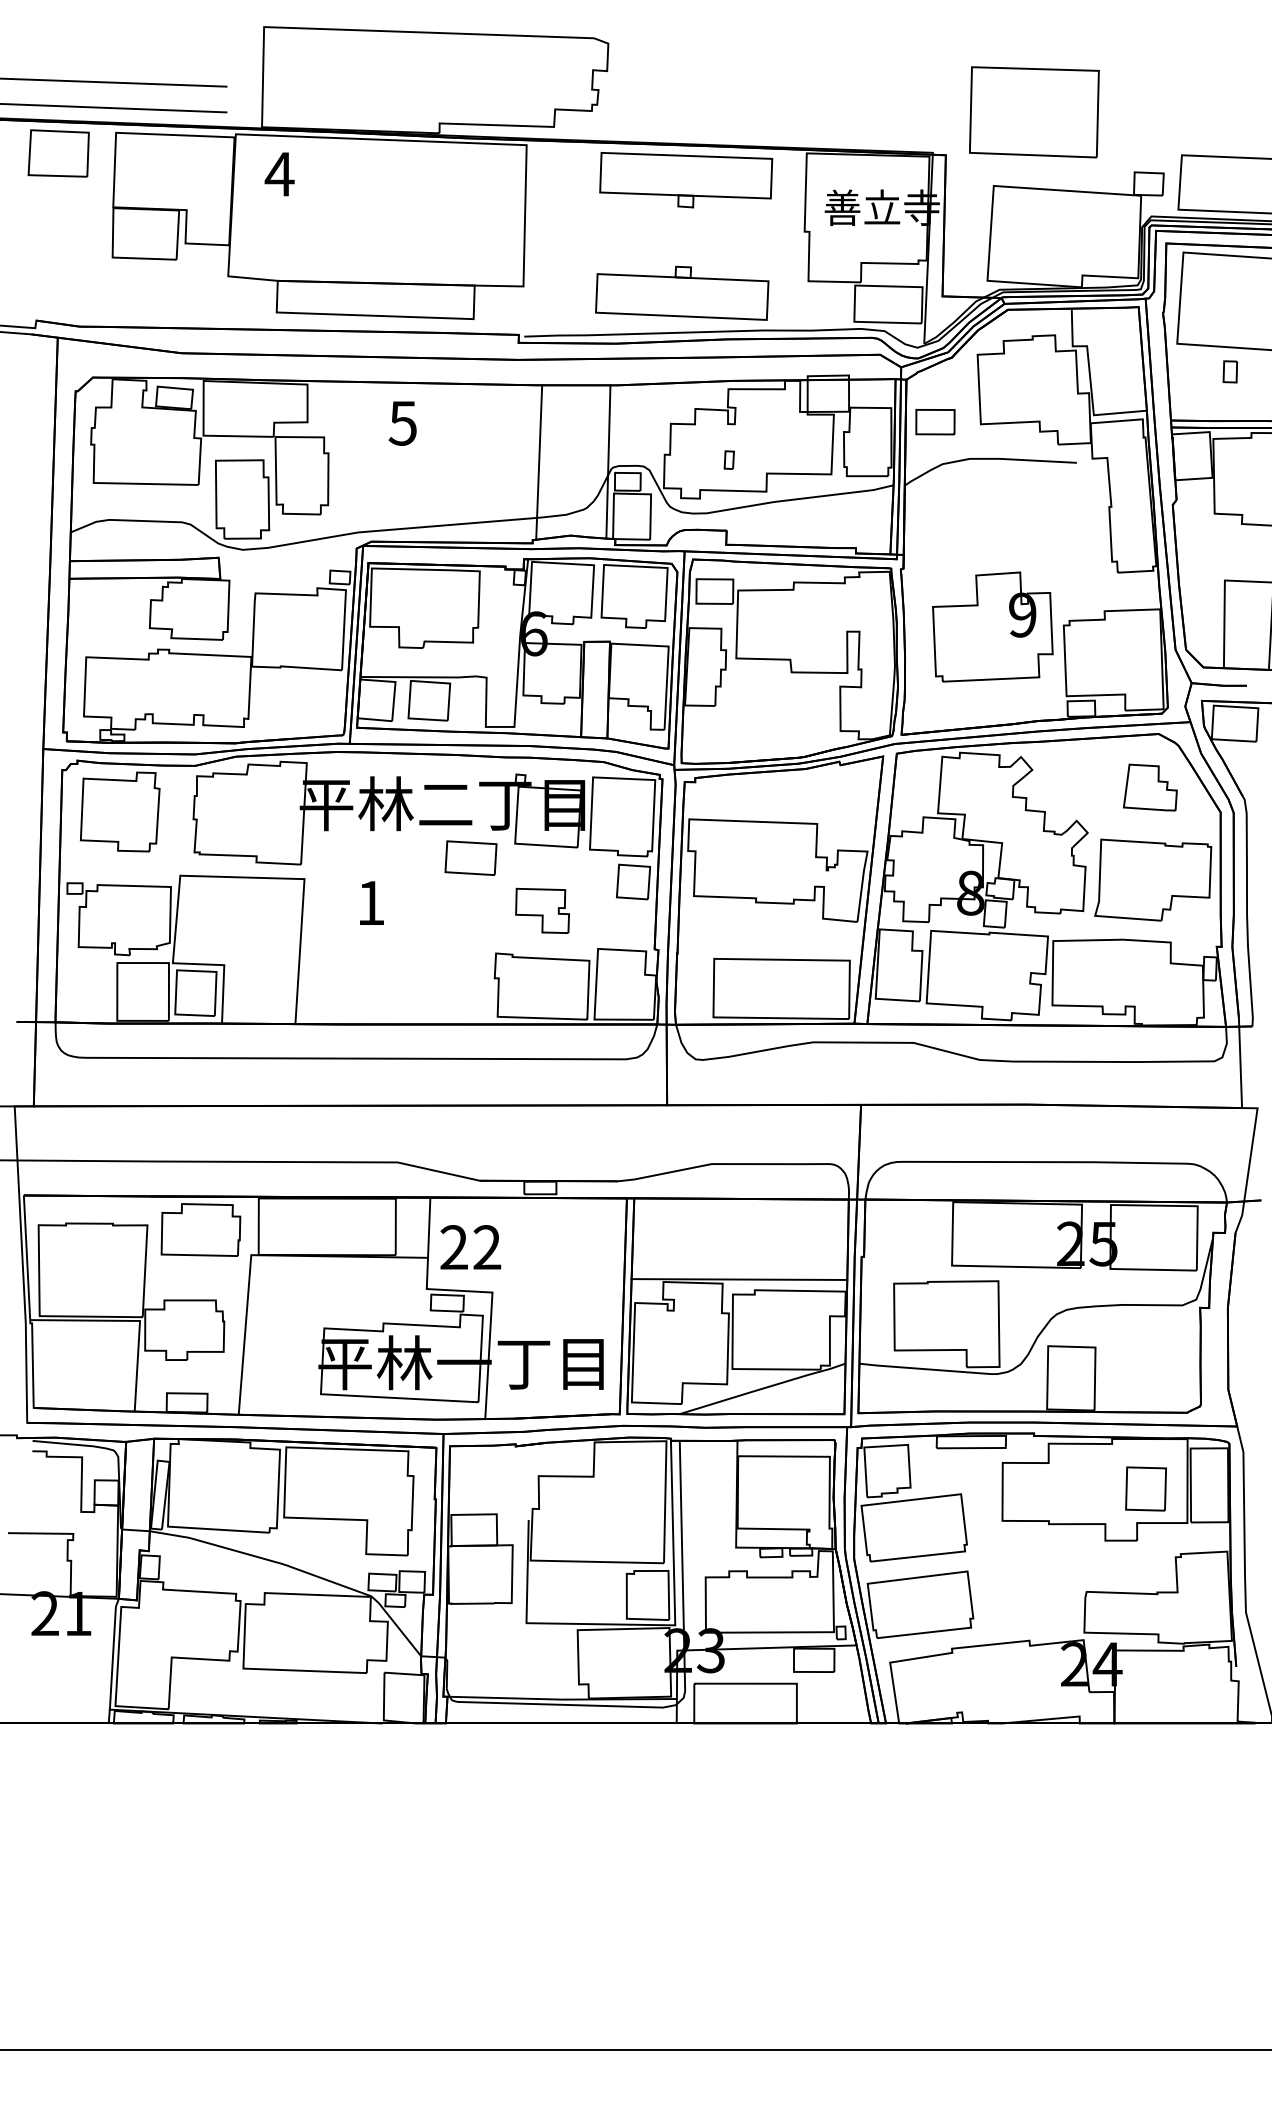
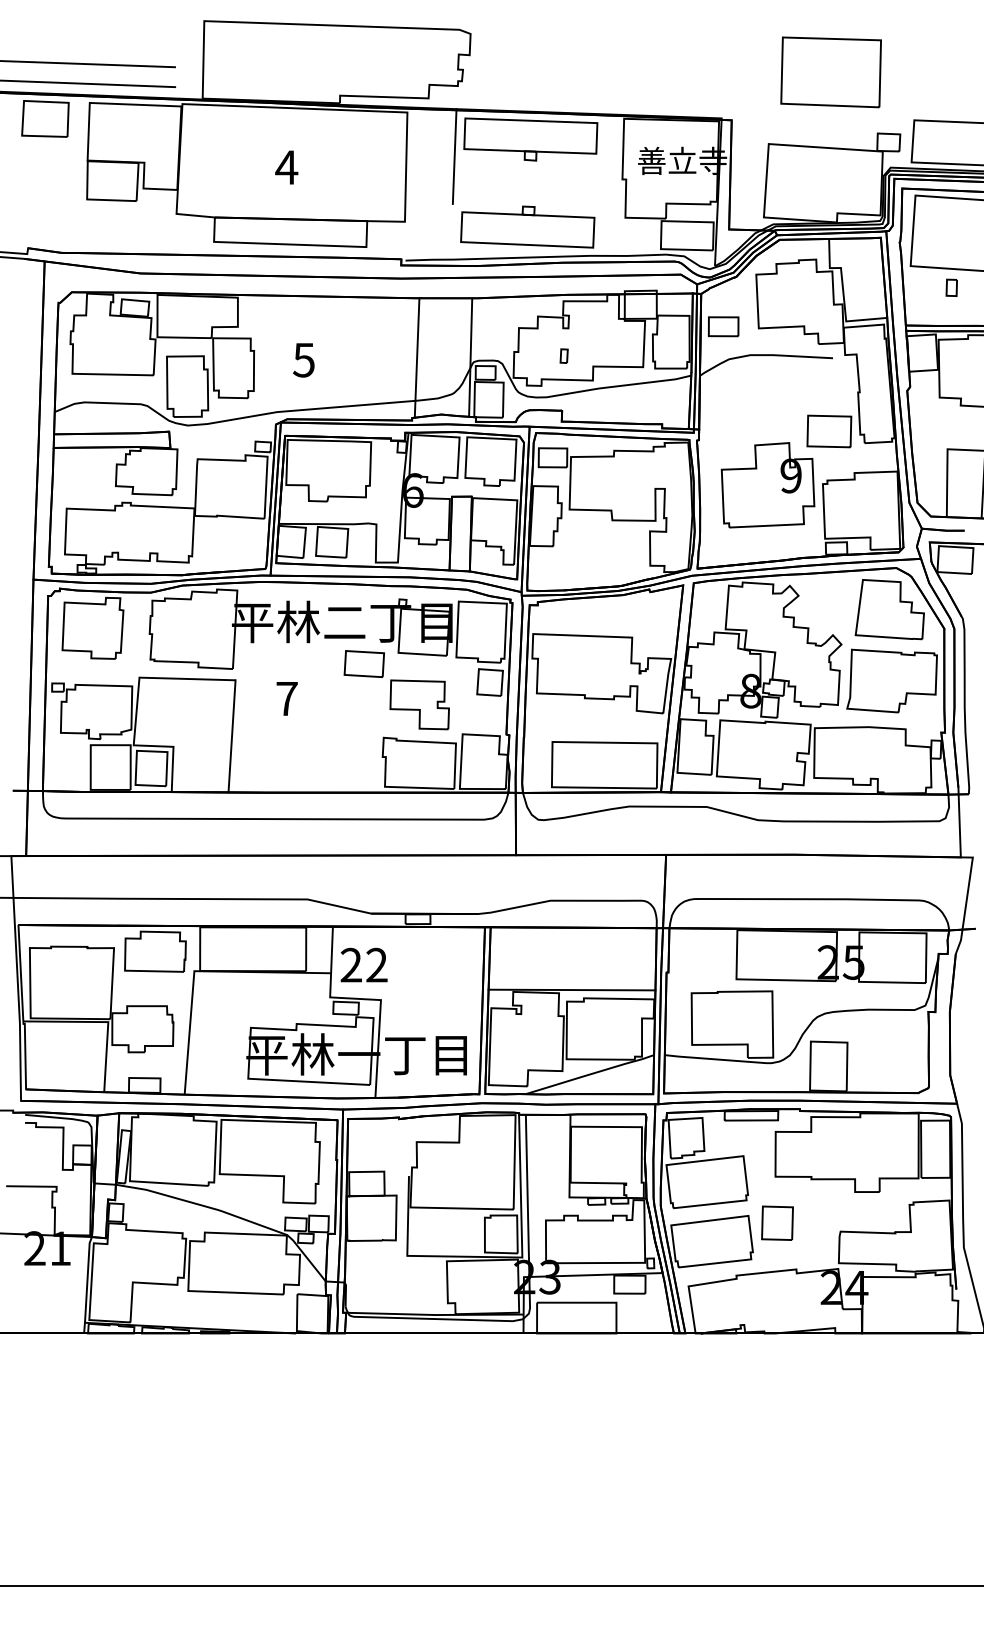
part: (1034, 112) -> (831, 72), moved
text: (279, 174) -> (286, 167), moved
line: (587, 201) -> (454, 156), added
text: (402, 423) -> (303, 360), moved
part: (1071, 557) -> (828, 431), added
part: (1150, 787) -> (890, 609), size x1.67
text: (370, 902) -> (286, 698), 1 -> 7
part: (542, 910) -> (419, 704), size x1.43
part: (1145, 1488) -> (777, 1222), moved

